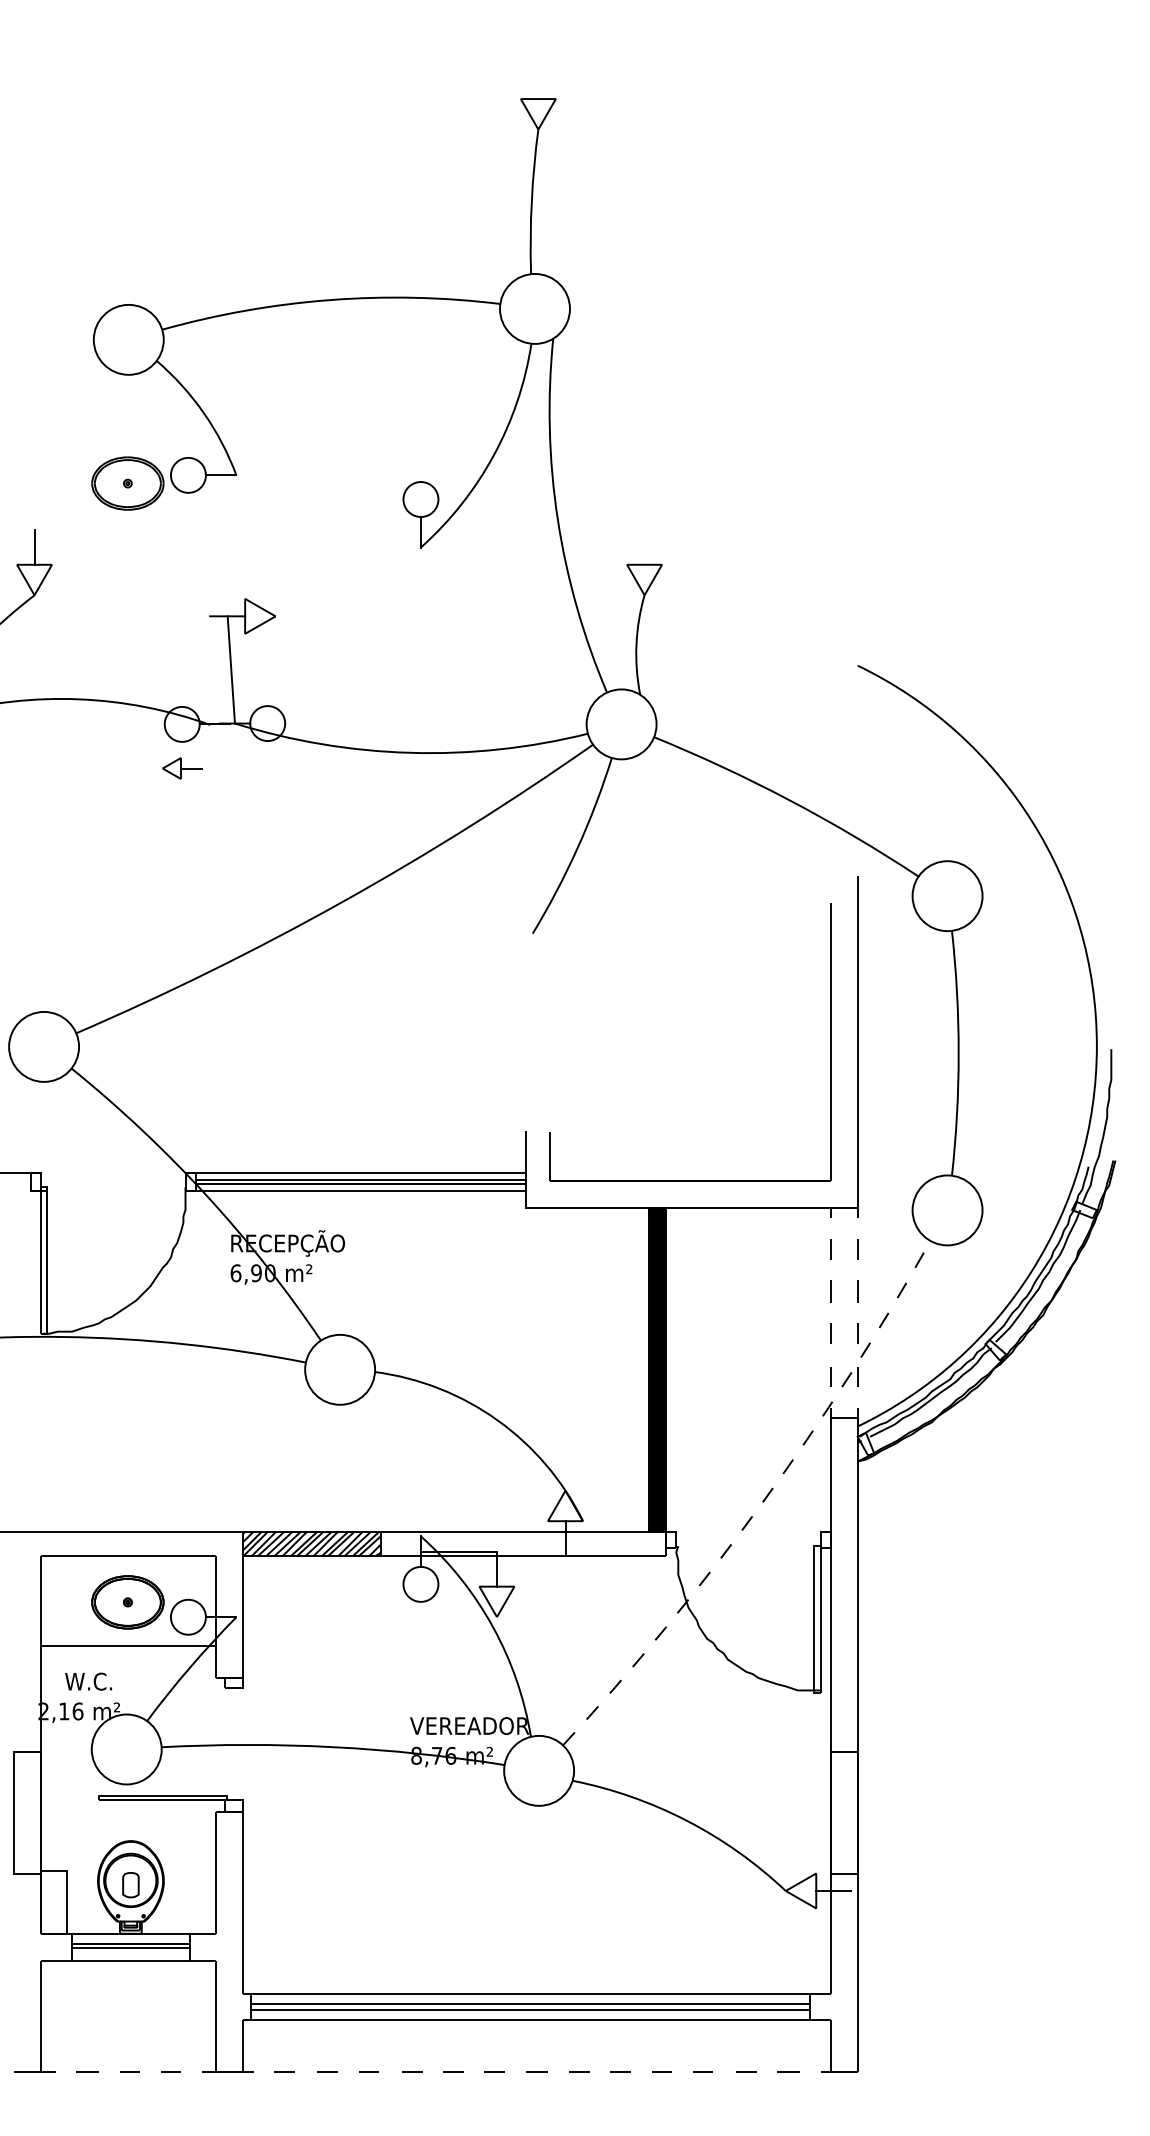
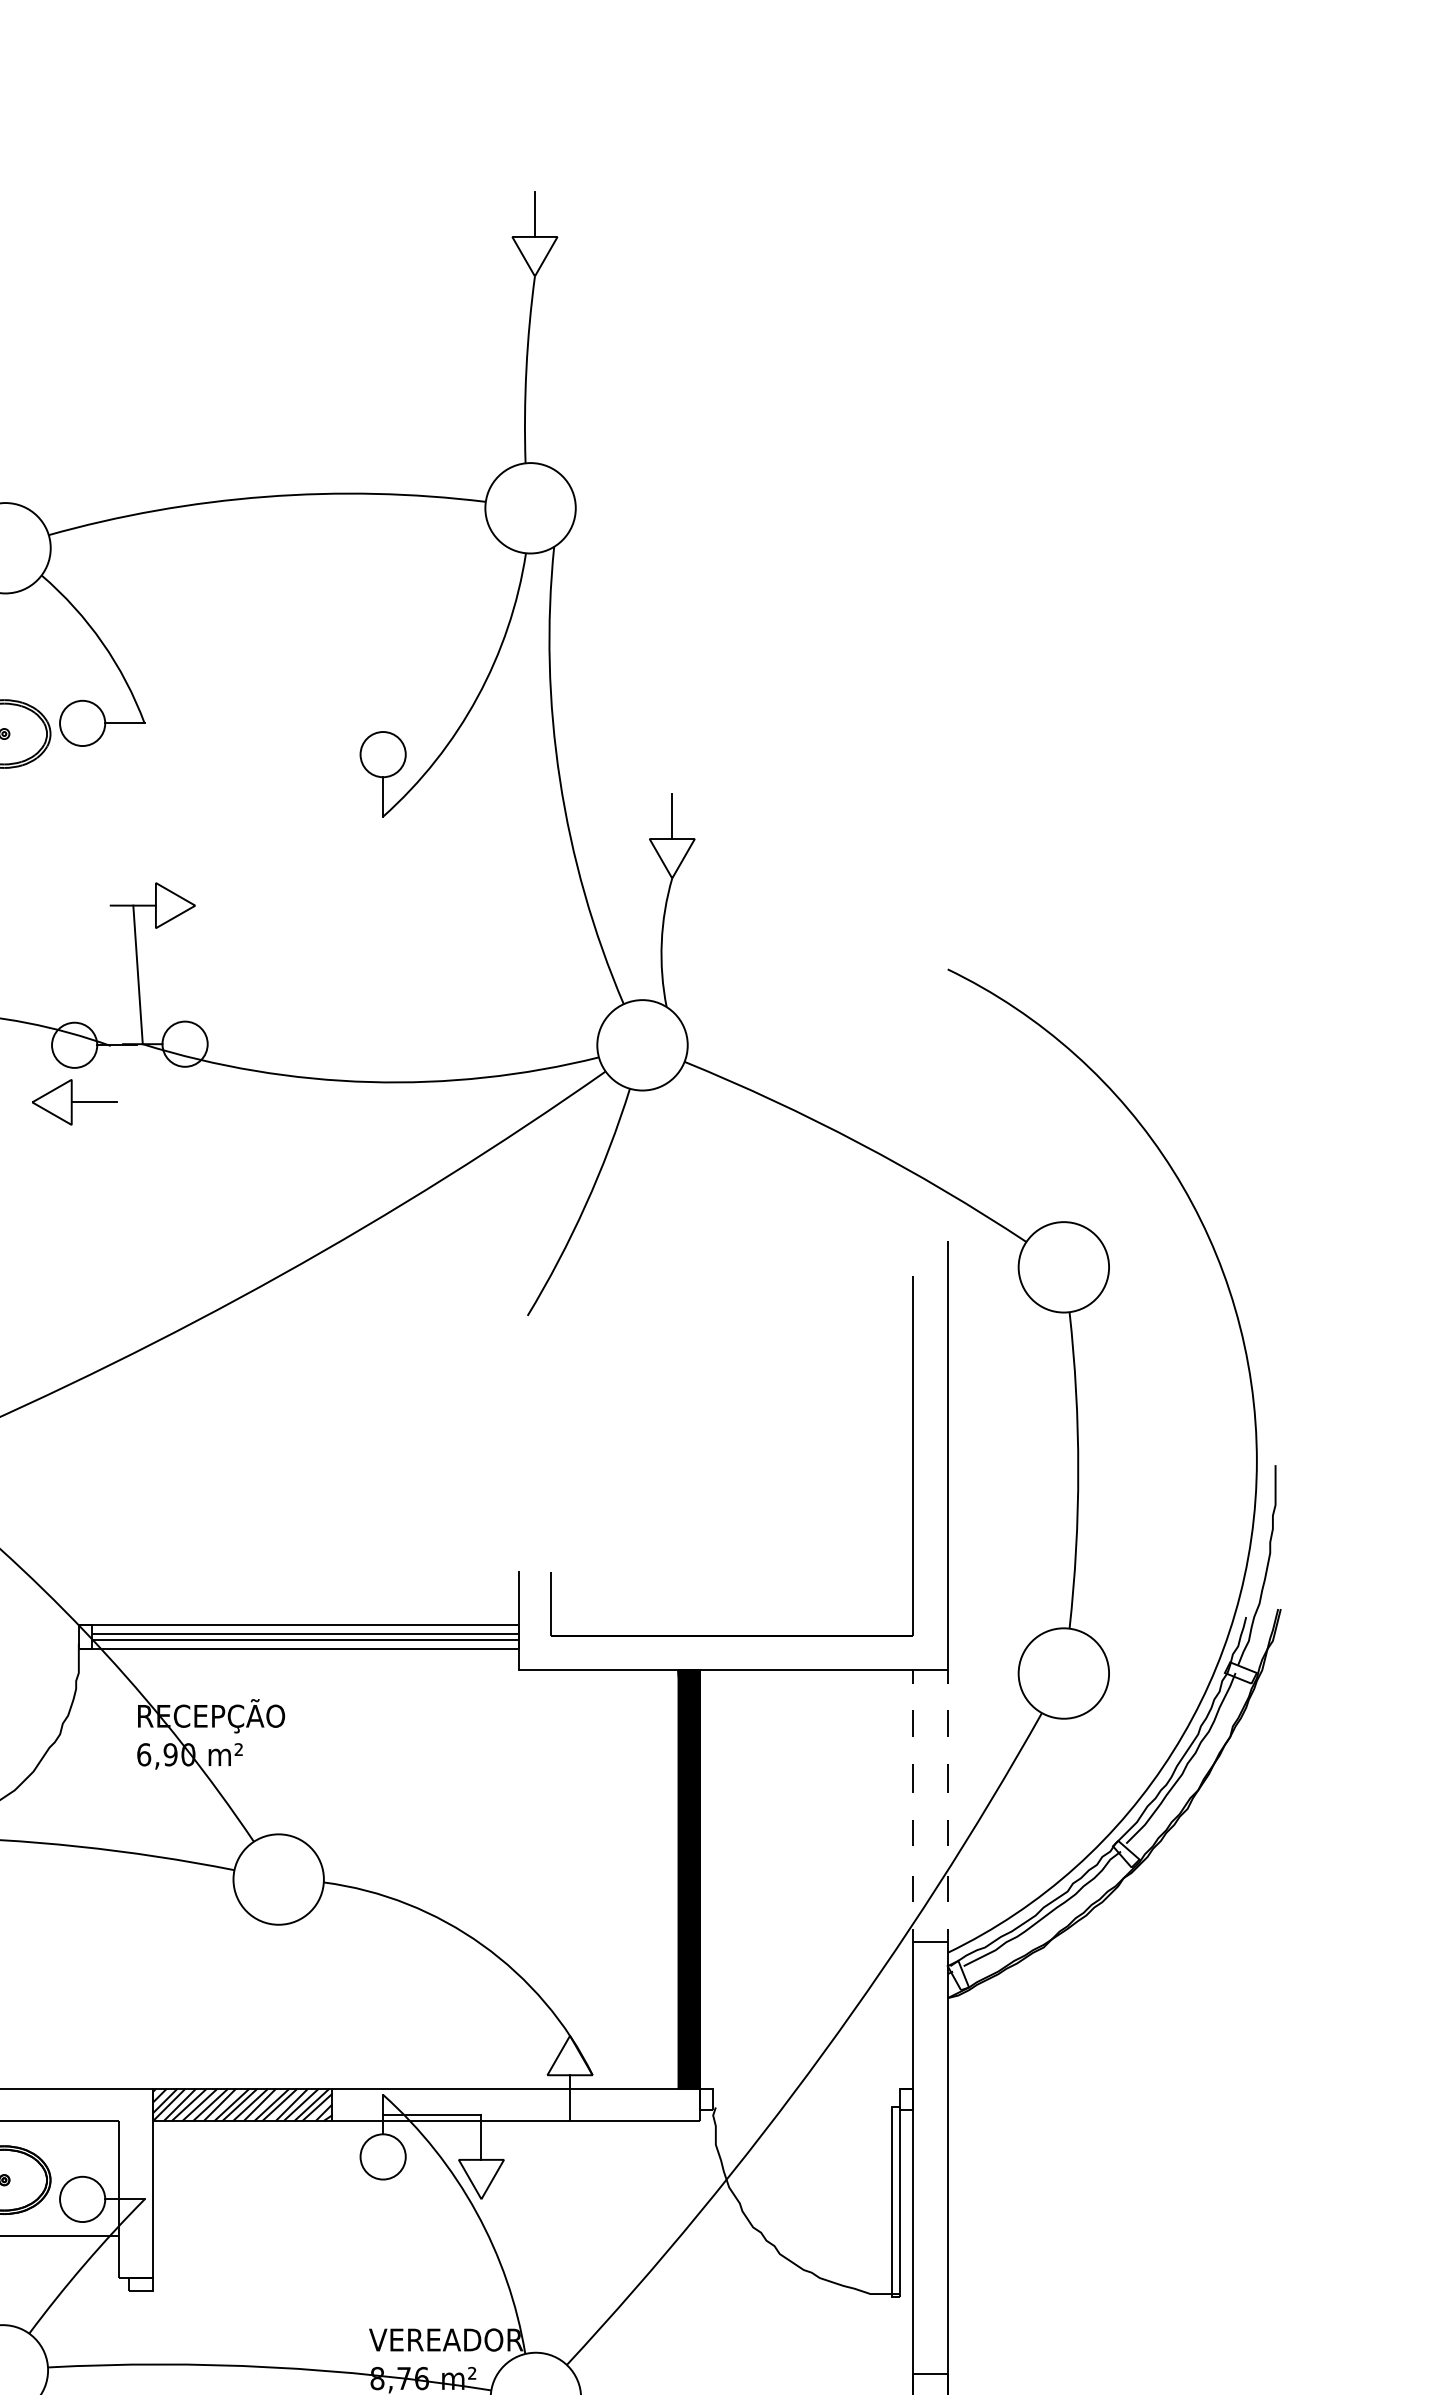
line: (538, 81) -> (535, 214), added
line: (644, 546) -> (672, 815), added
part: (182, 768) -> (74, 1102), size x1.67
arc: (761, 1503) -> (823, 2052), dashed -> solid

